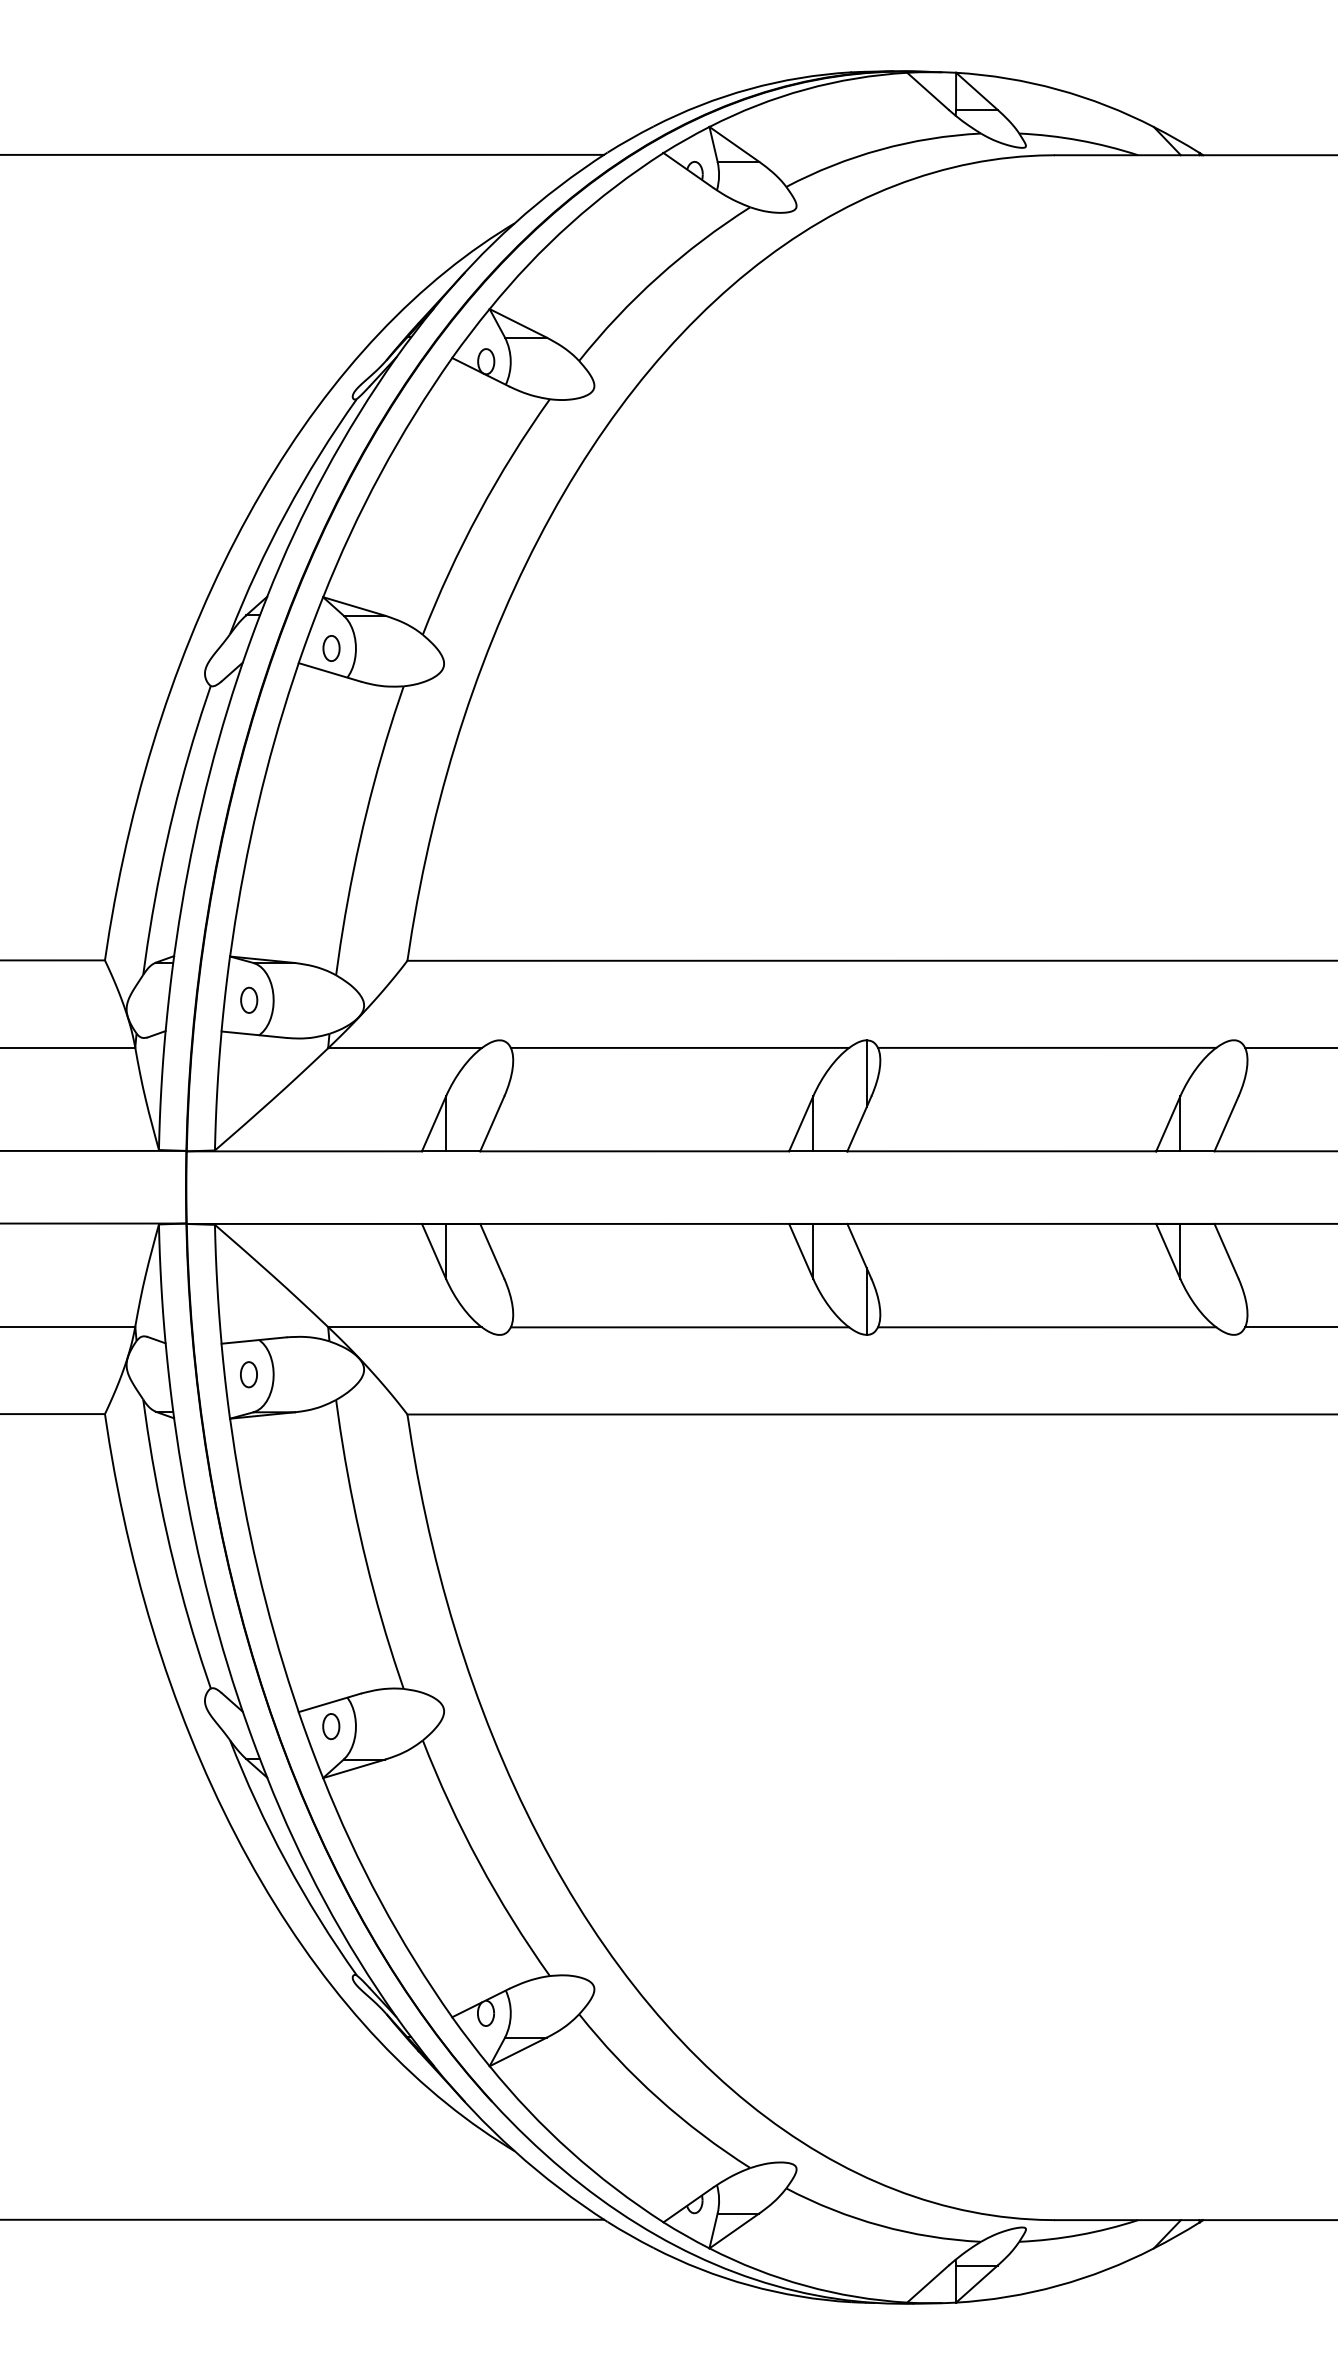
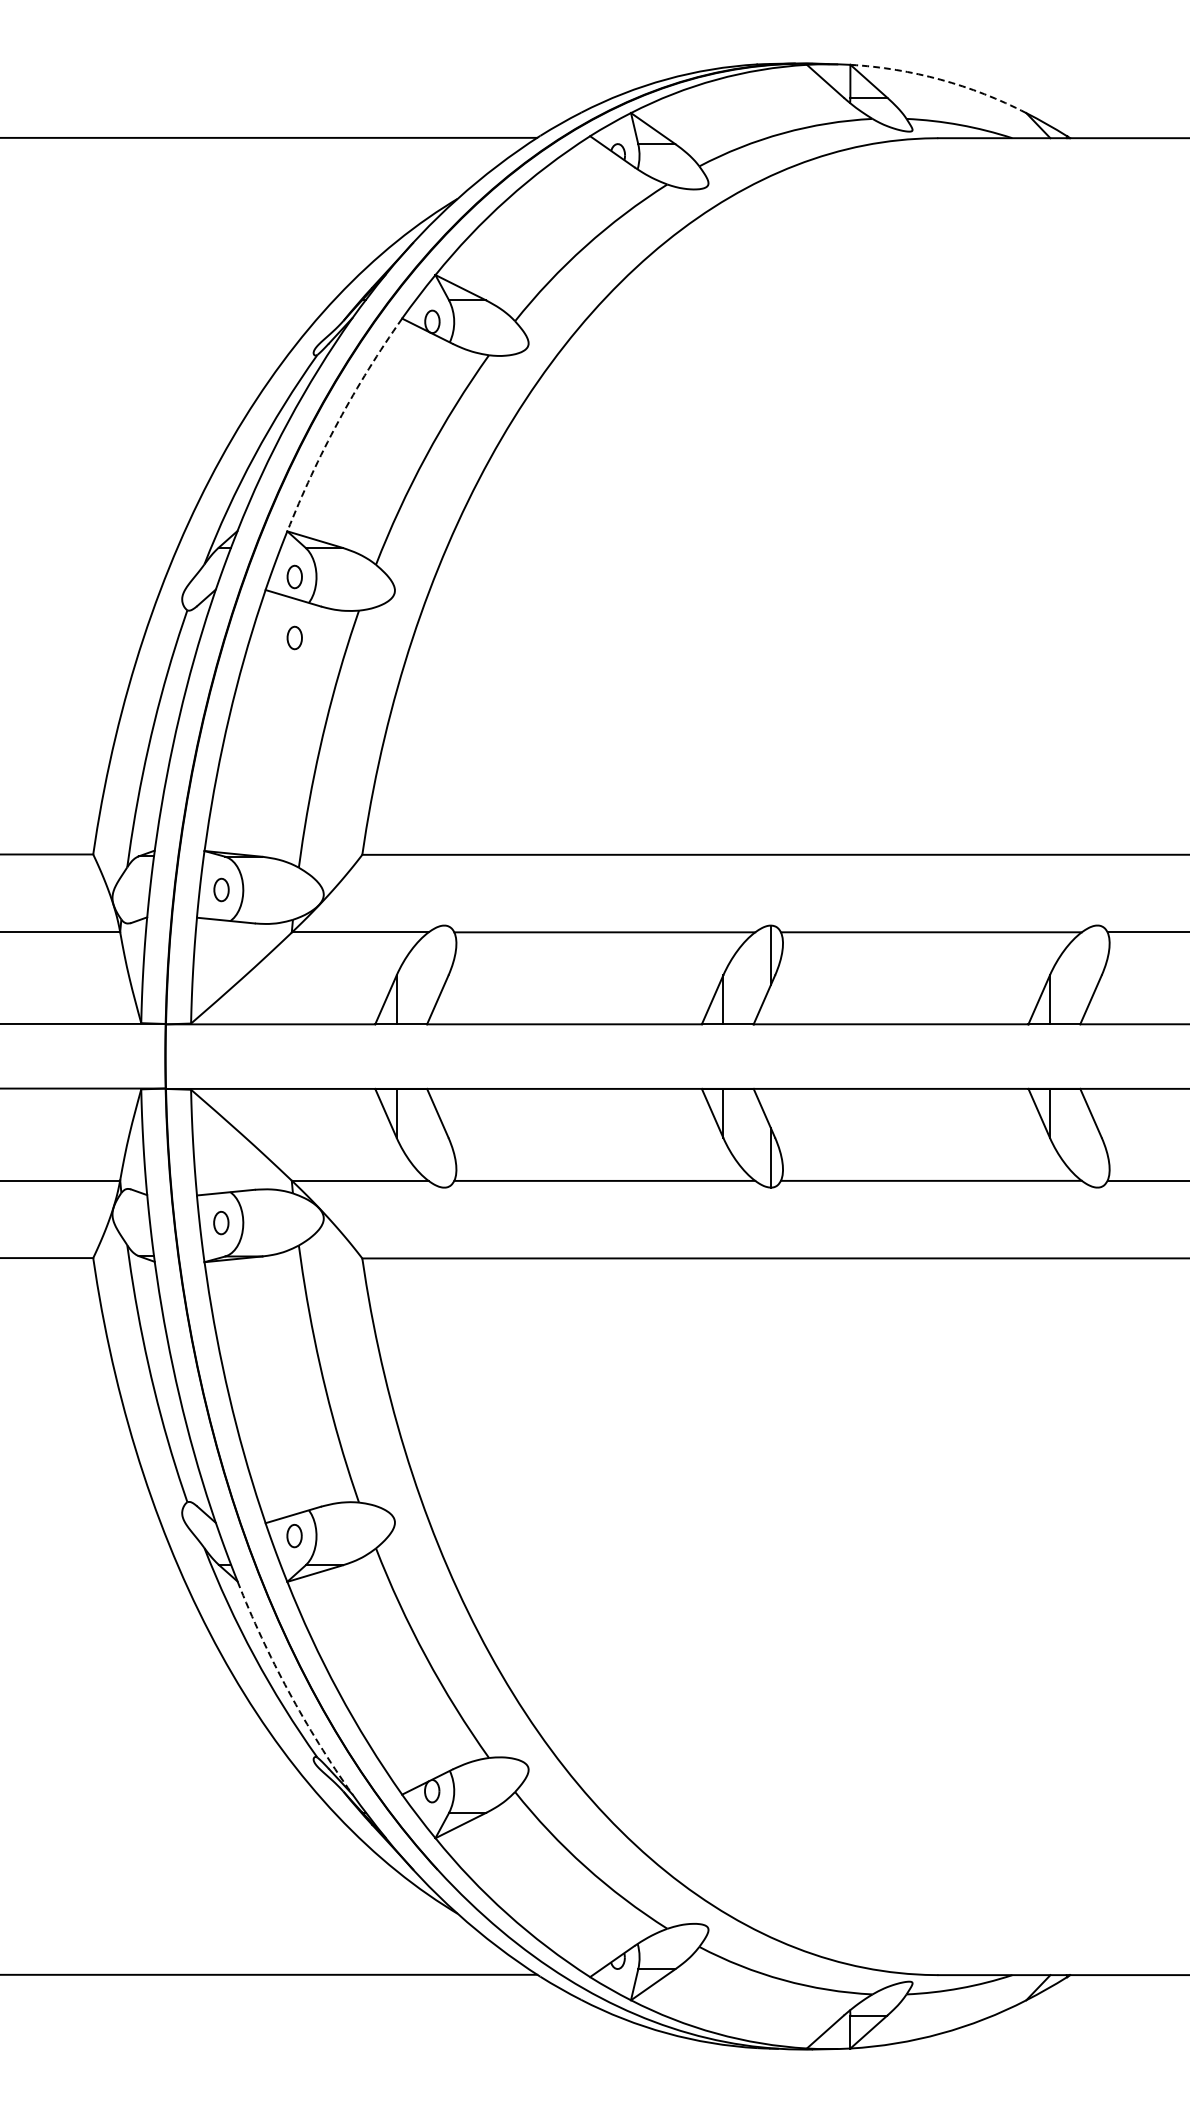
arc: (1057, 89) -> (940, 79), solid -> dashed
arc: (380, 473) -> (338, 421), solid -> dashed
part: (331, 716) -> (294, 637), added
arc: (324, 1901) -> (288, 1691), solid -> dashed

